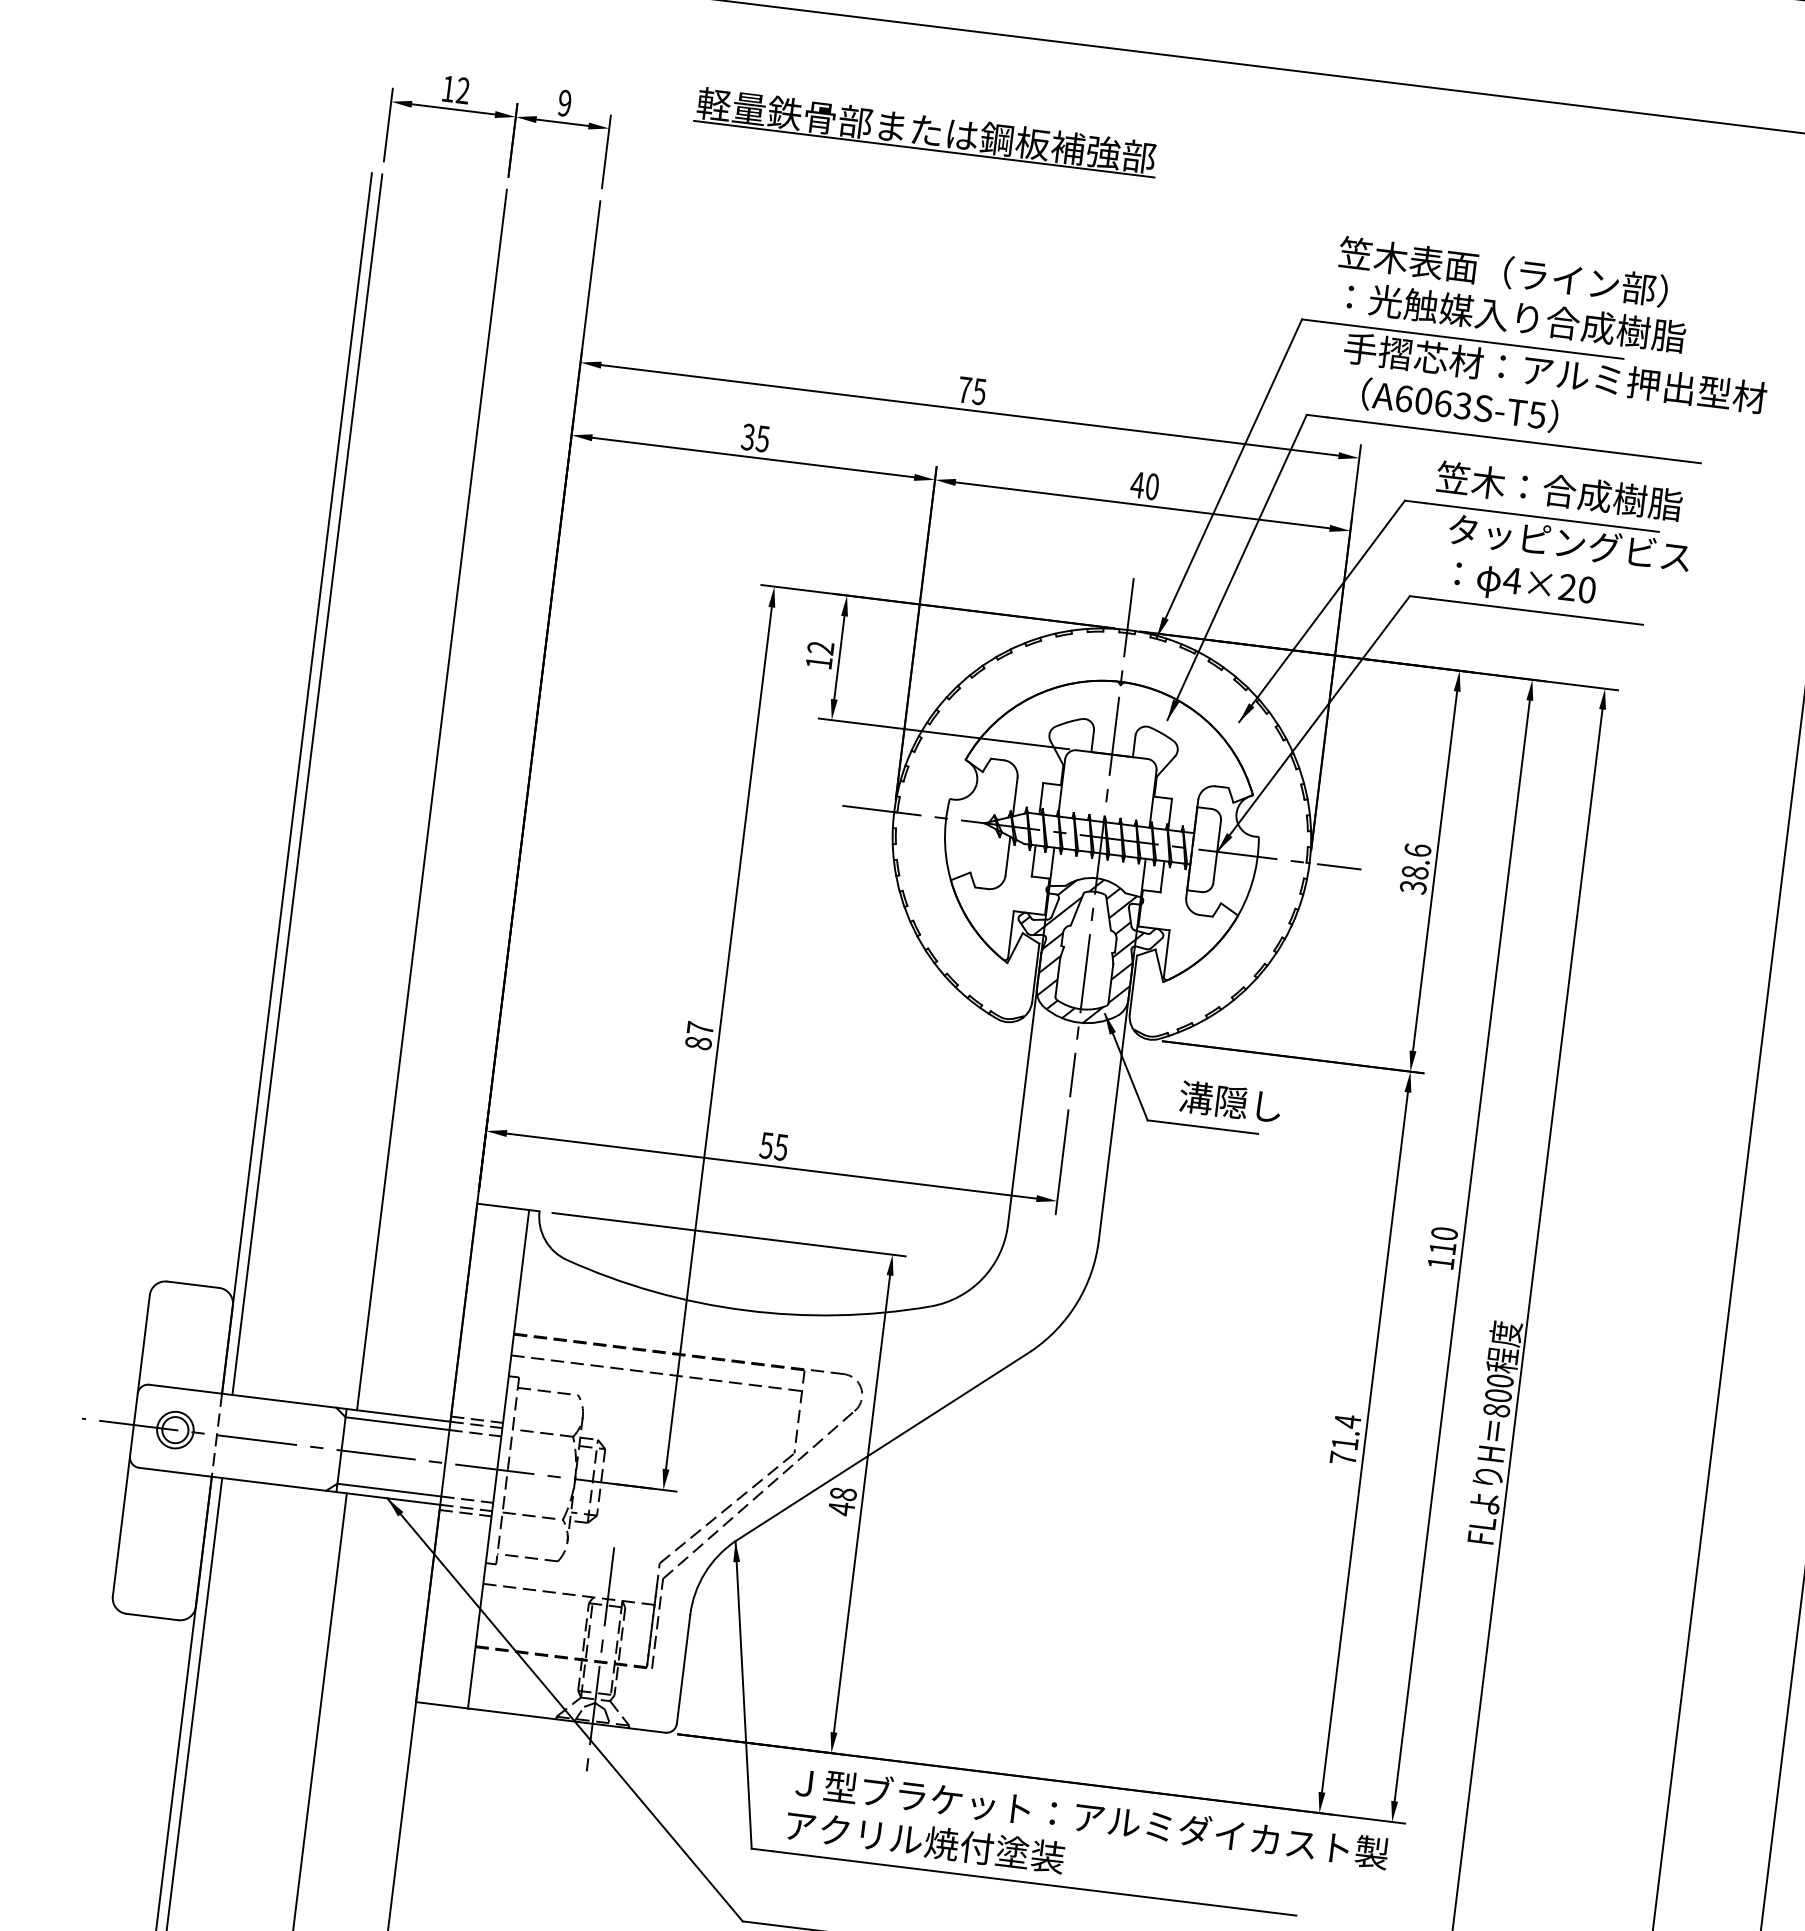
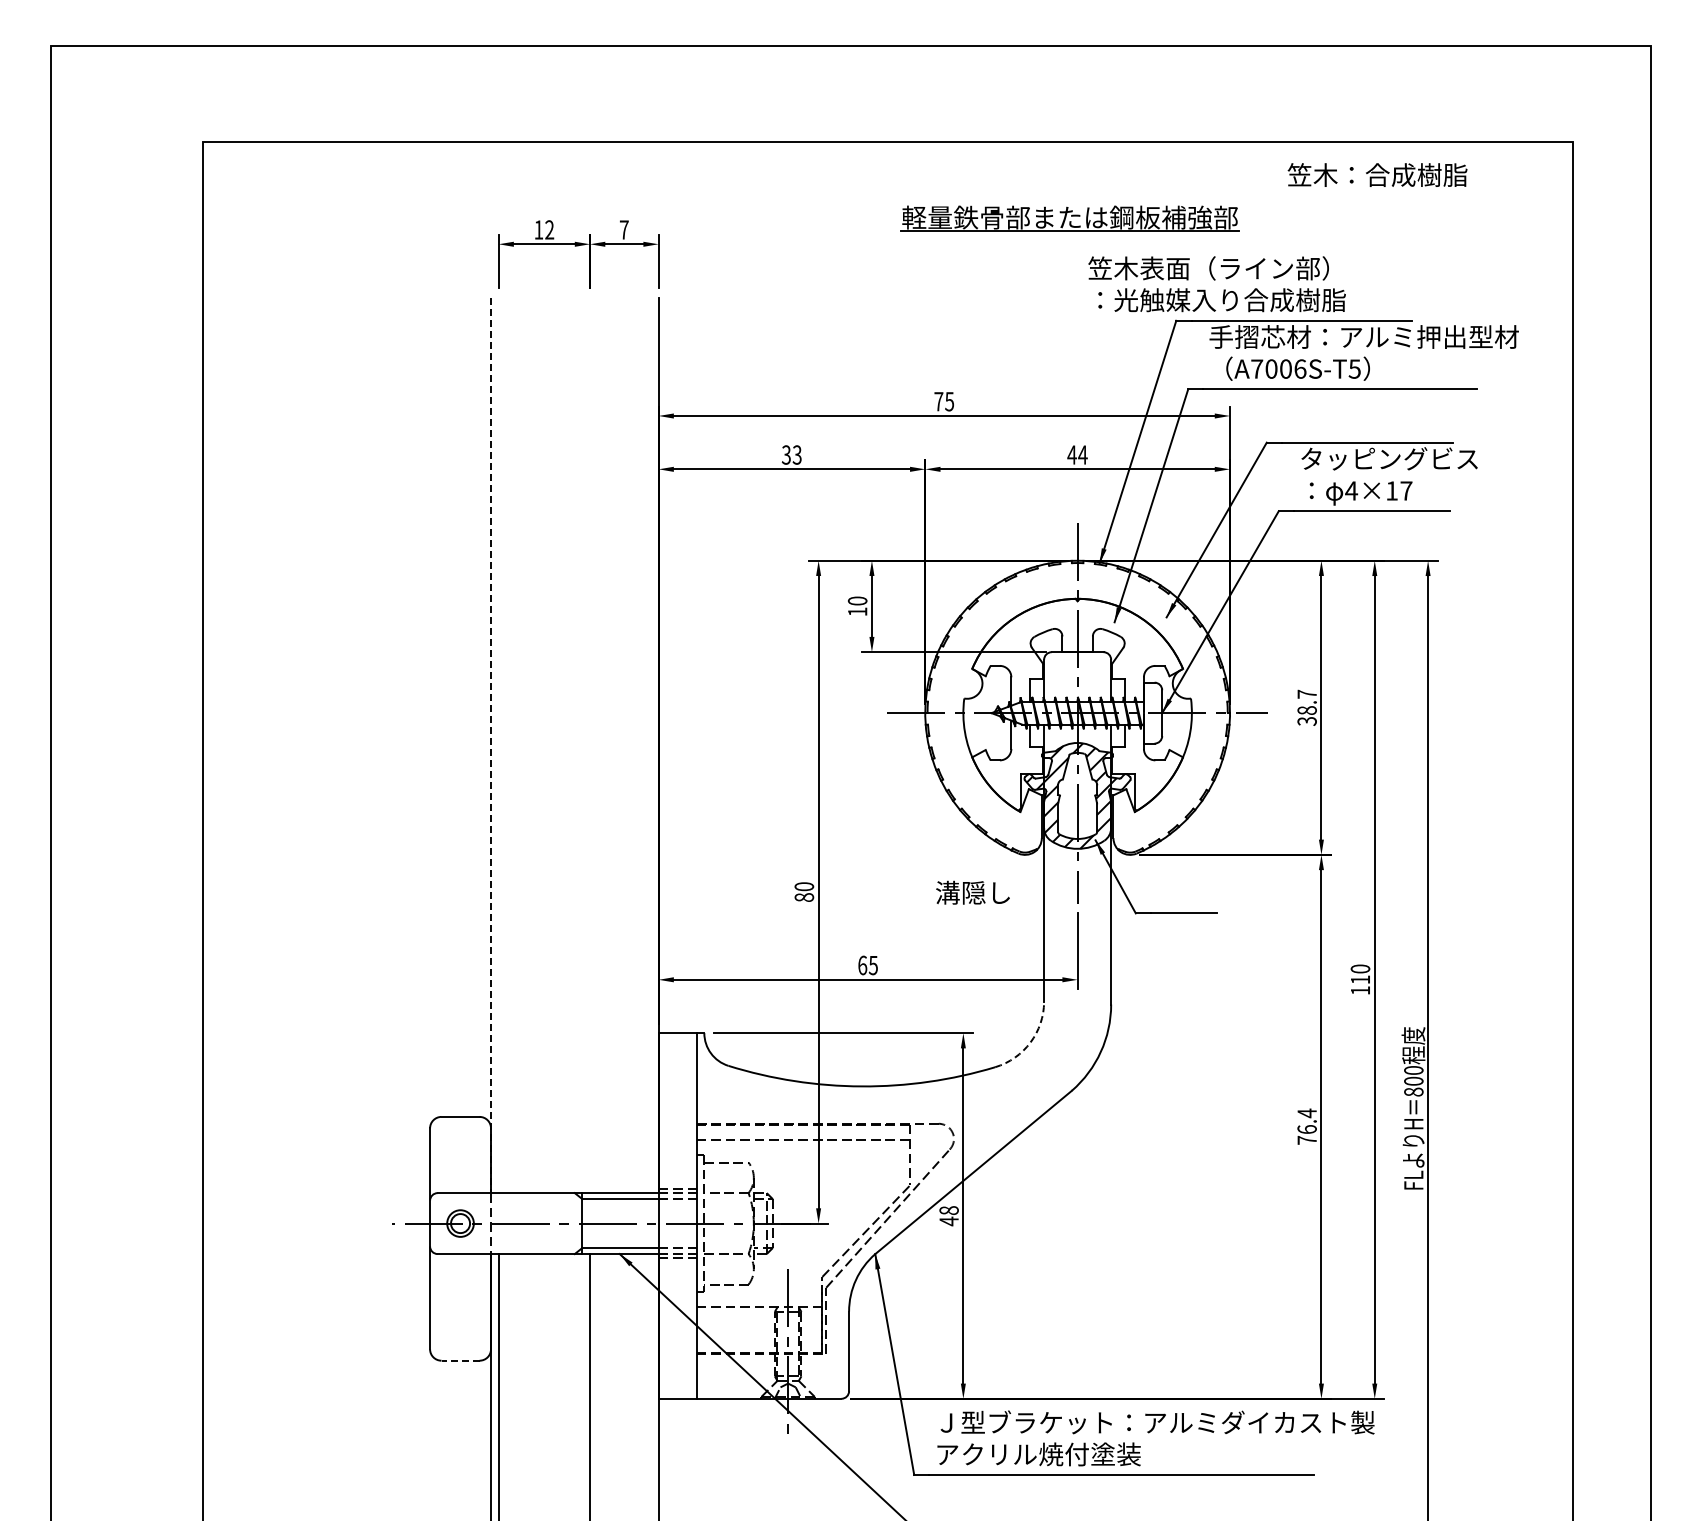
text: (563, 102) -> (623, 229), 9 -> 7
part: (925, 131) -> (1069, 218), moved
text: (1511, 294) -> (1216, 284), moved
text: (1433, 401) -> (1278, 368), A6063S-T5 -> A7006S-T5
text: (763, 438) -> (797, 454), 35 -> 33
text: (1151, 485) -> (1082, 454), 40 -> 44
text: (1559, 490) -> (1377, 174), moved
text: (1577, 588) -> (1399, 490), 4×20 -> 4×17
text: (820, 647) -> (857, 600), 12 -> 10
line: (297, 783) -> (491, 745), solid -> dashed
line: (307, 784) -> (498, 745), removed
line: (432, 800) -> (590, 745), removed
text: (1417, 849) -> (1306, 693), 38.6 -> 38.7
text: (700, 1028) -> (804, 886), 87 -> 80
text: (1229, 1101) -> (972, 892), moved
text: (766, 1145) -> (862, 965), 55 -> 65
arc: (982, 1278) -> (1030, 1042), solid -> dashed
text: (1344, 1443) -> (1306, 1129), 71.4 -> 76.4
line: (152, 1616) -> (460, 1360), solid -> dashed

